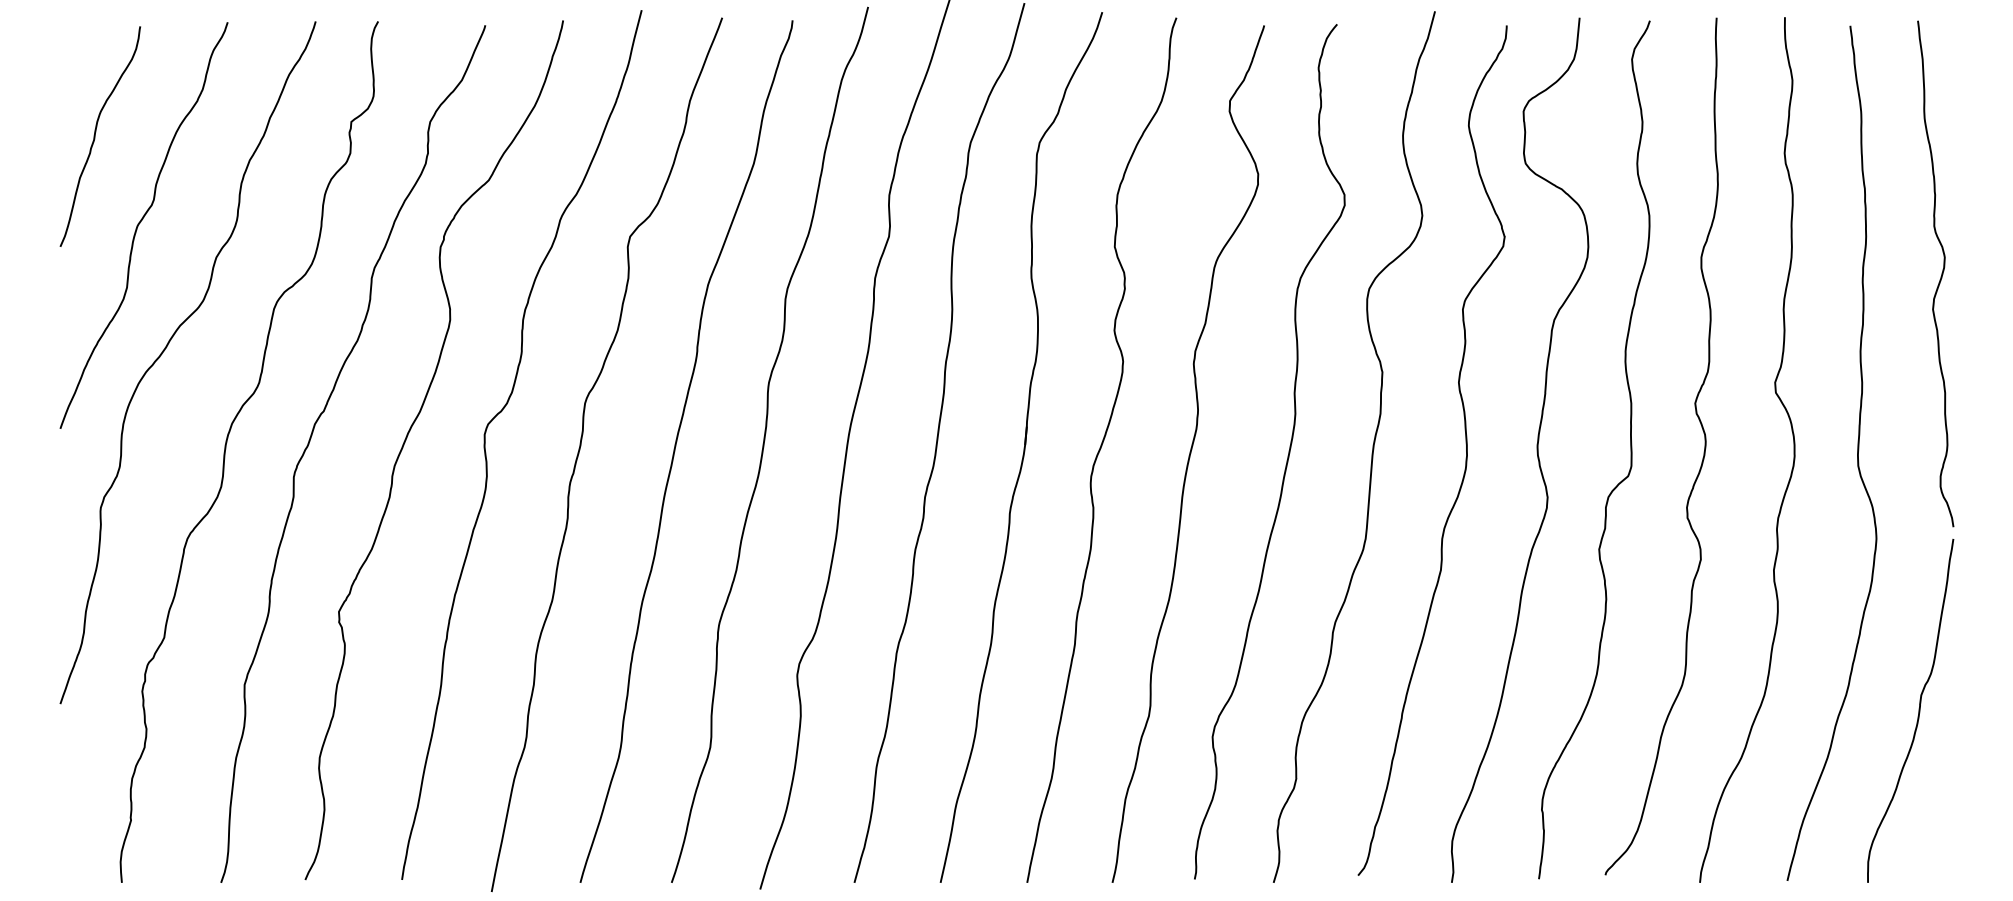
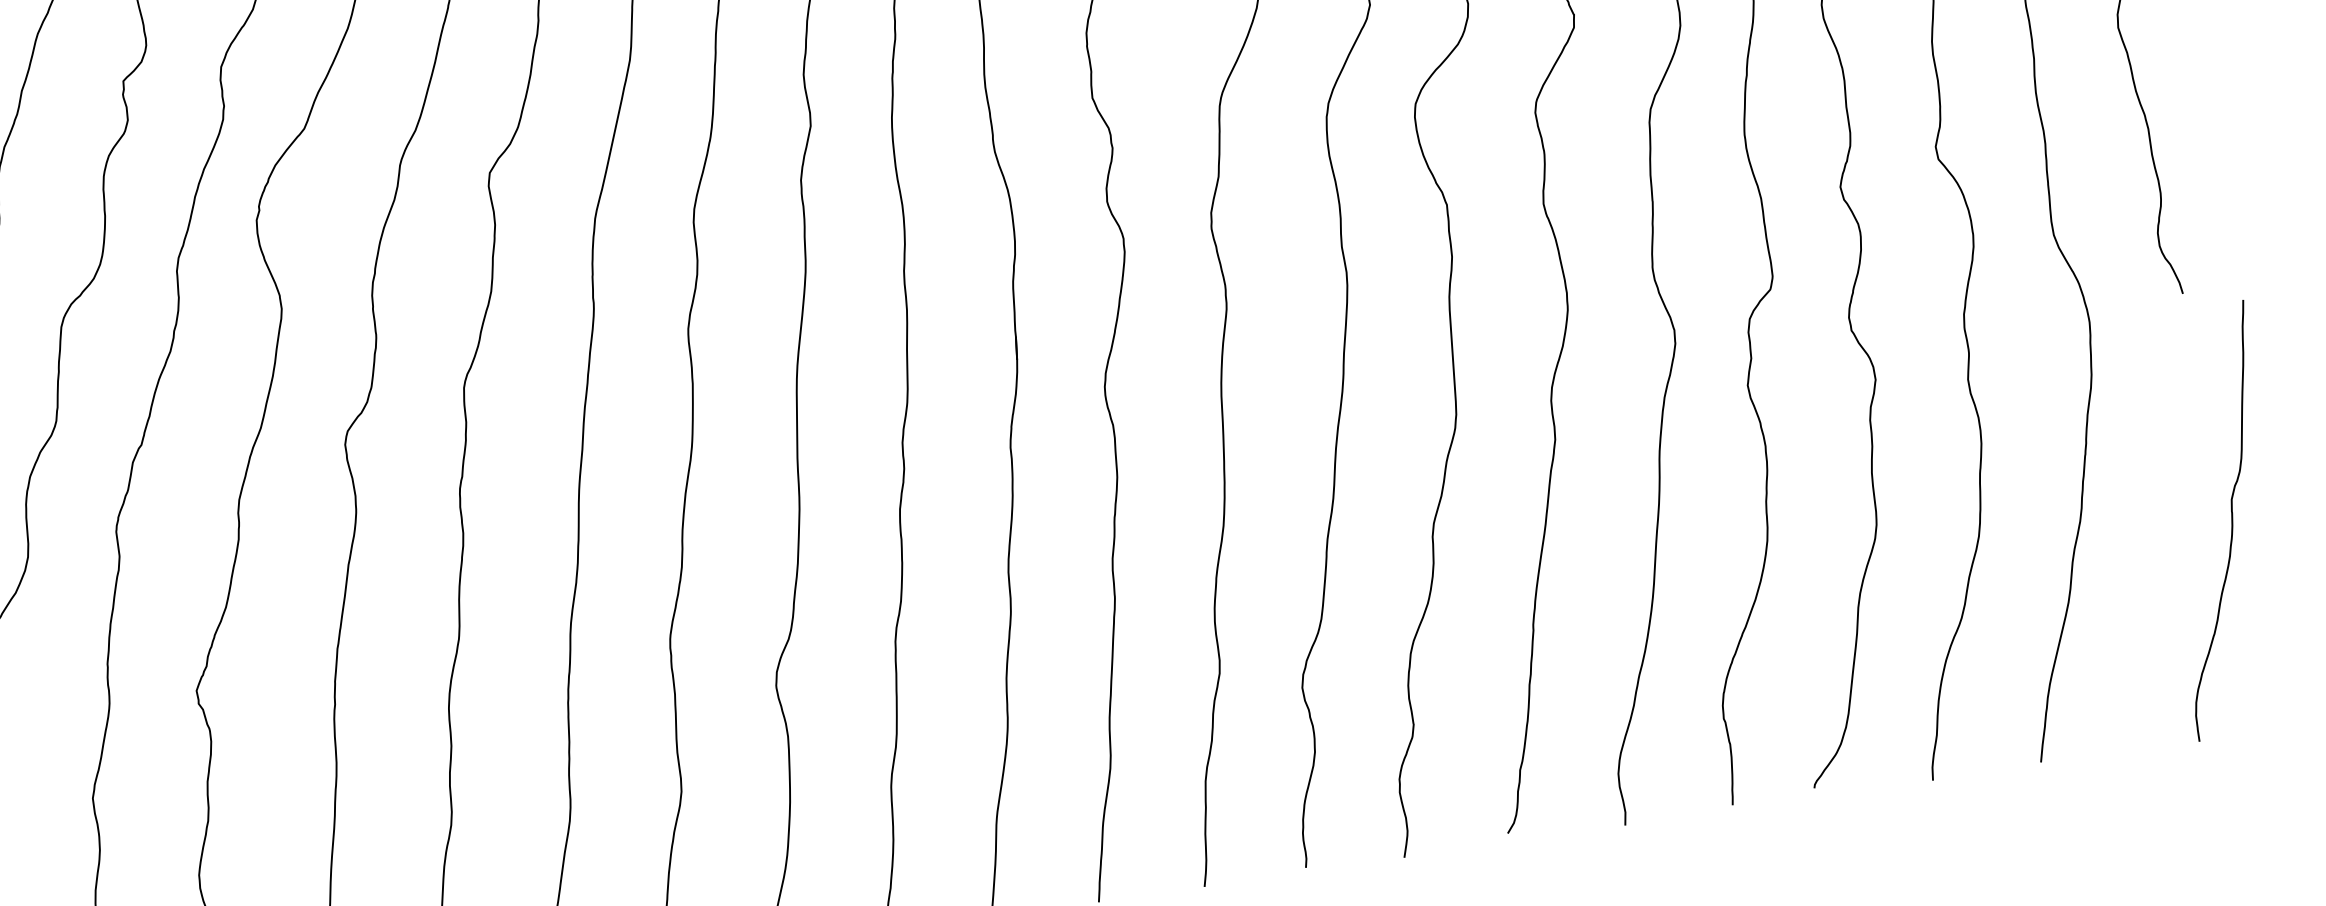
curve: (1918, 710) -> (2230, 518), moved

